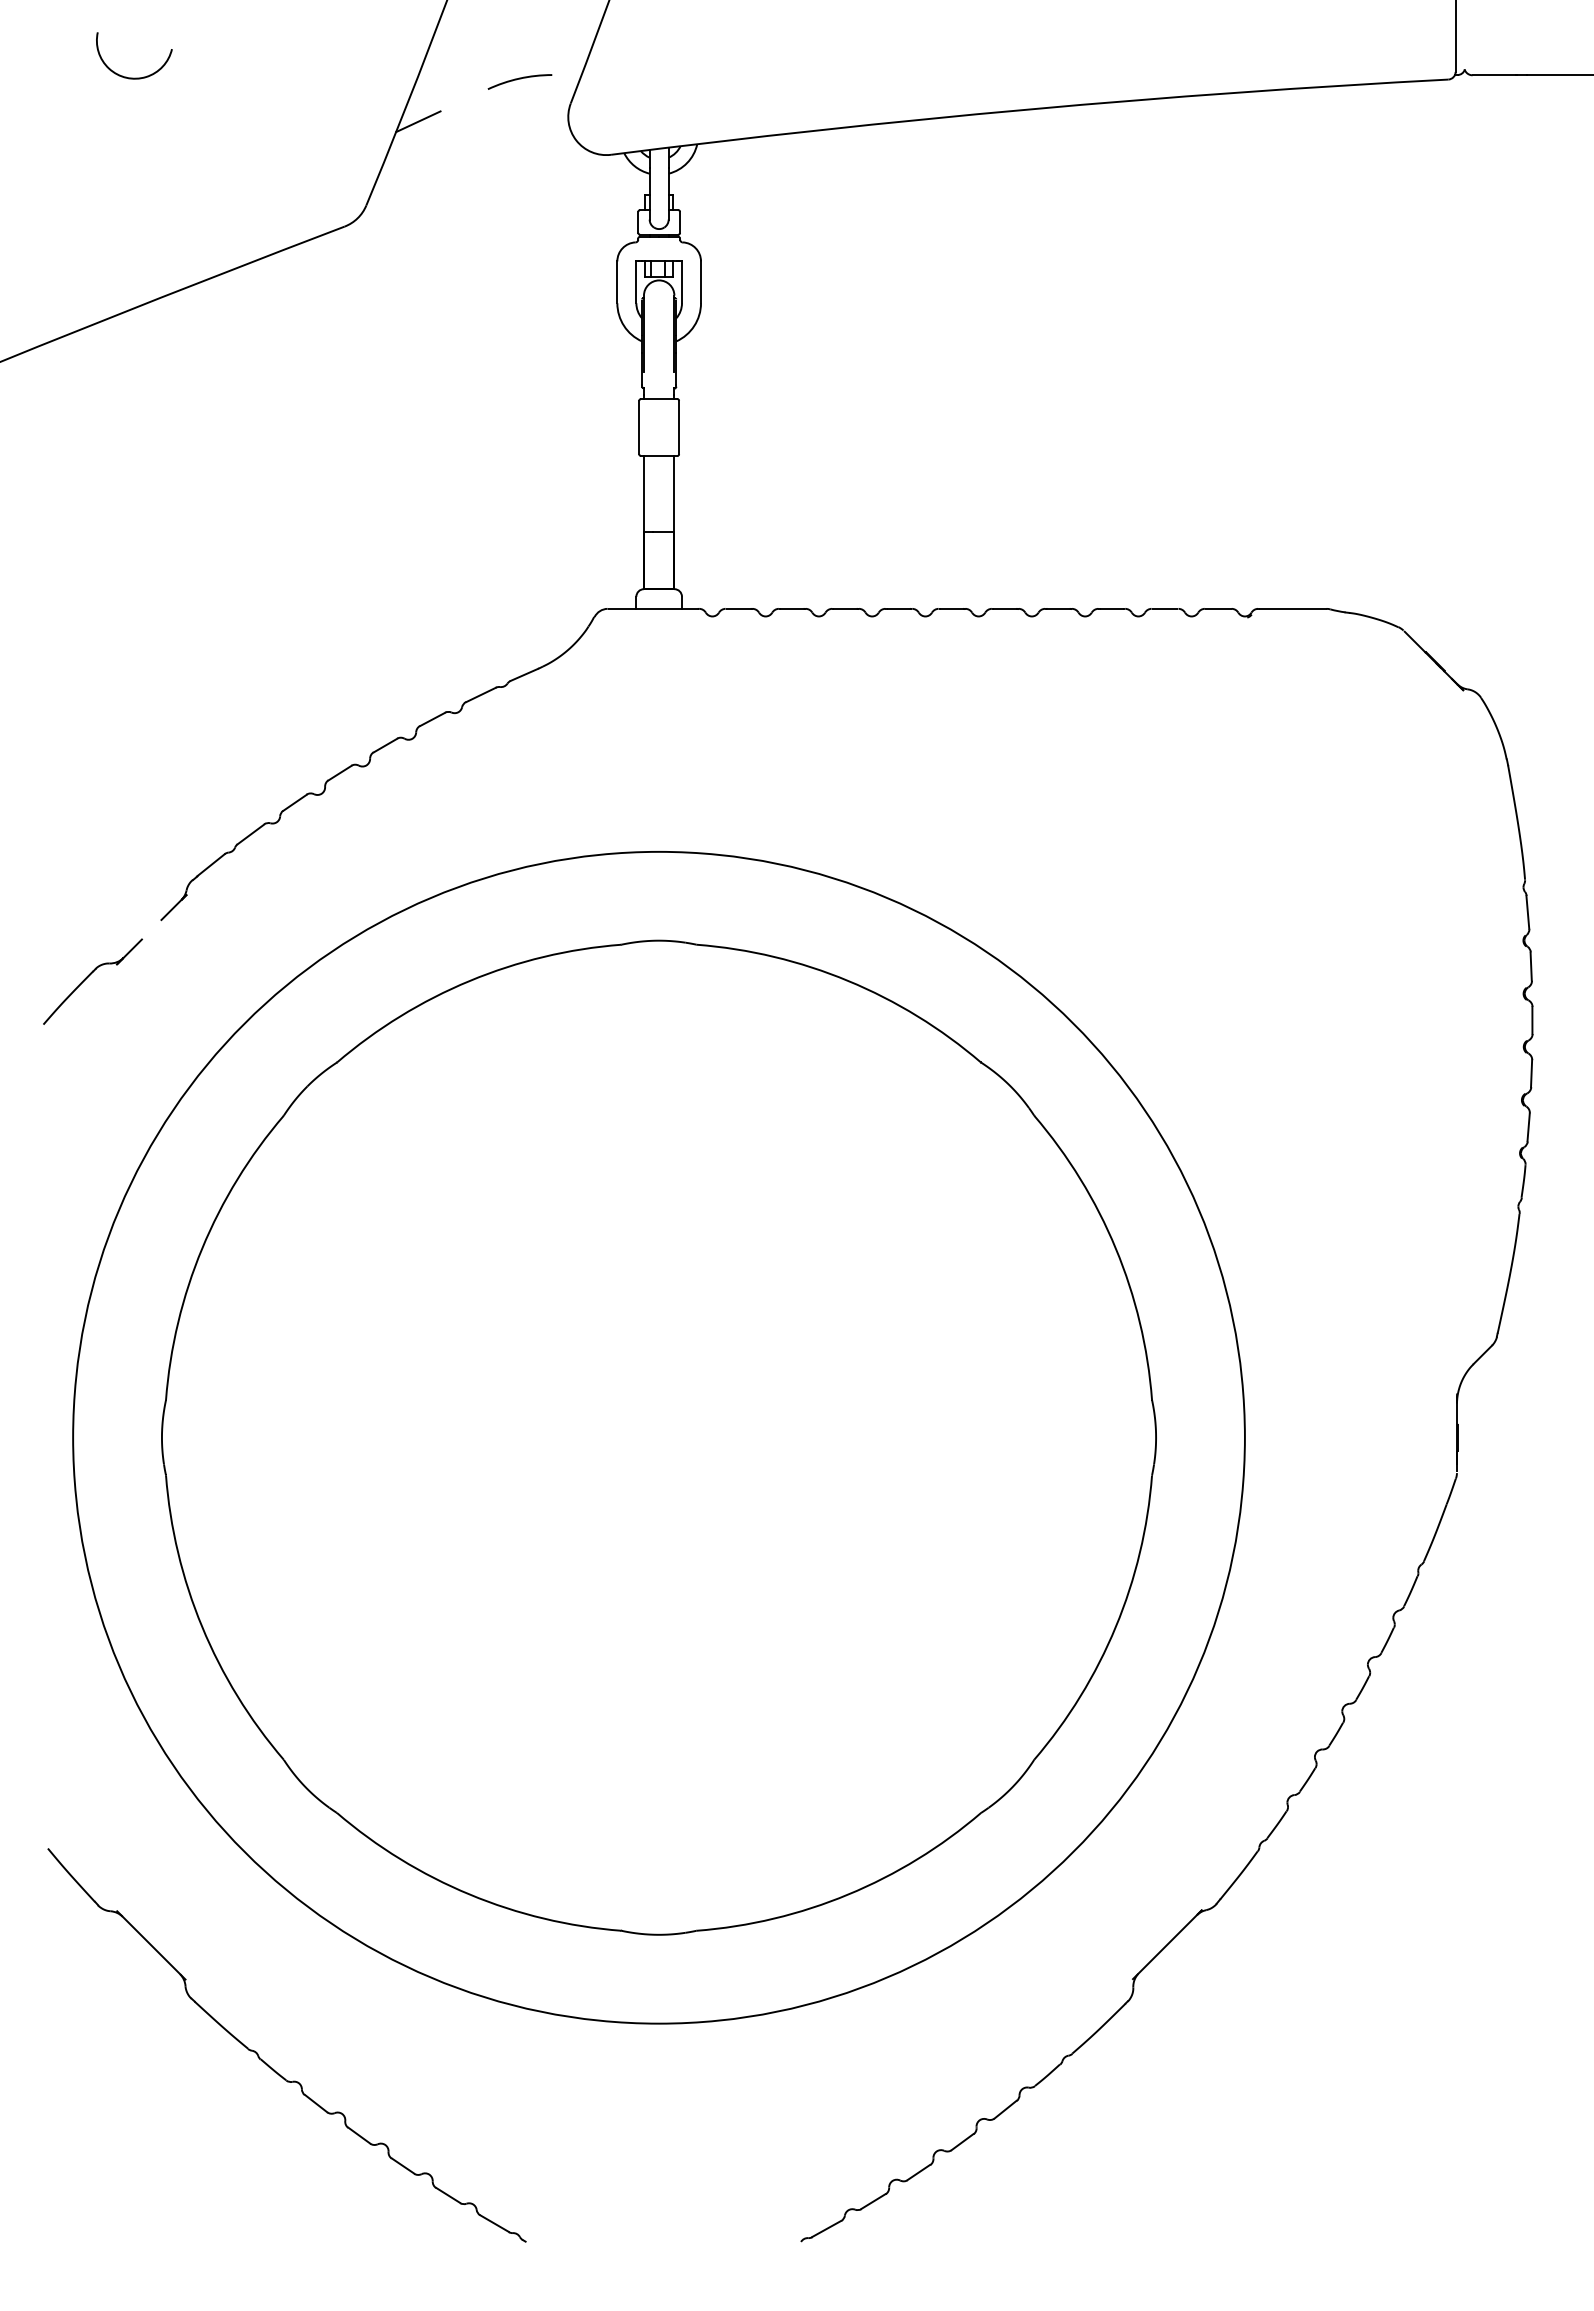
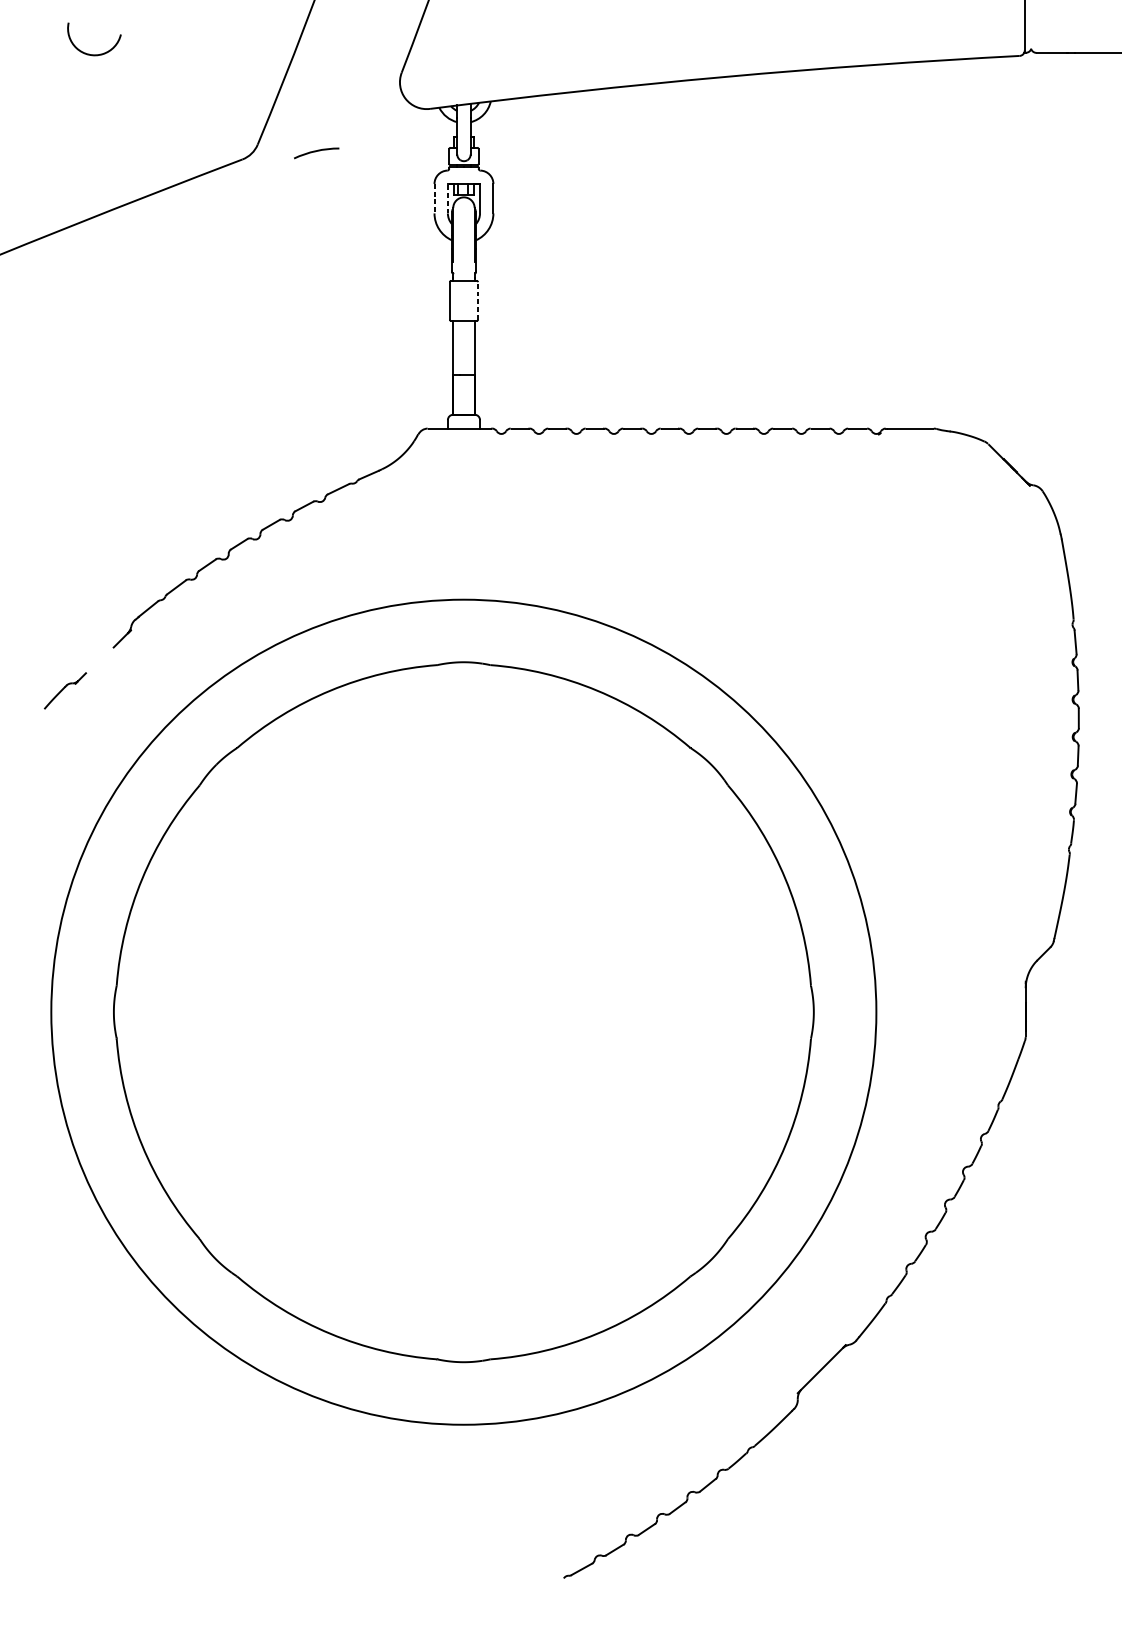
arc: (519, 79) -> (316, 151), moved
line: (418, 121) -> (294, 85), removed
line: (617, 282) -> (434, 198), solid -> dashed
line: (636, 282) -> (447, 198), solid -> dashed
line: (679, 427) -> (478, 300), solid -> dashed
part: (92, 981) -> (64, 690), size x0.6
part: (267, 2063) -> (188, 1452), removed

